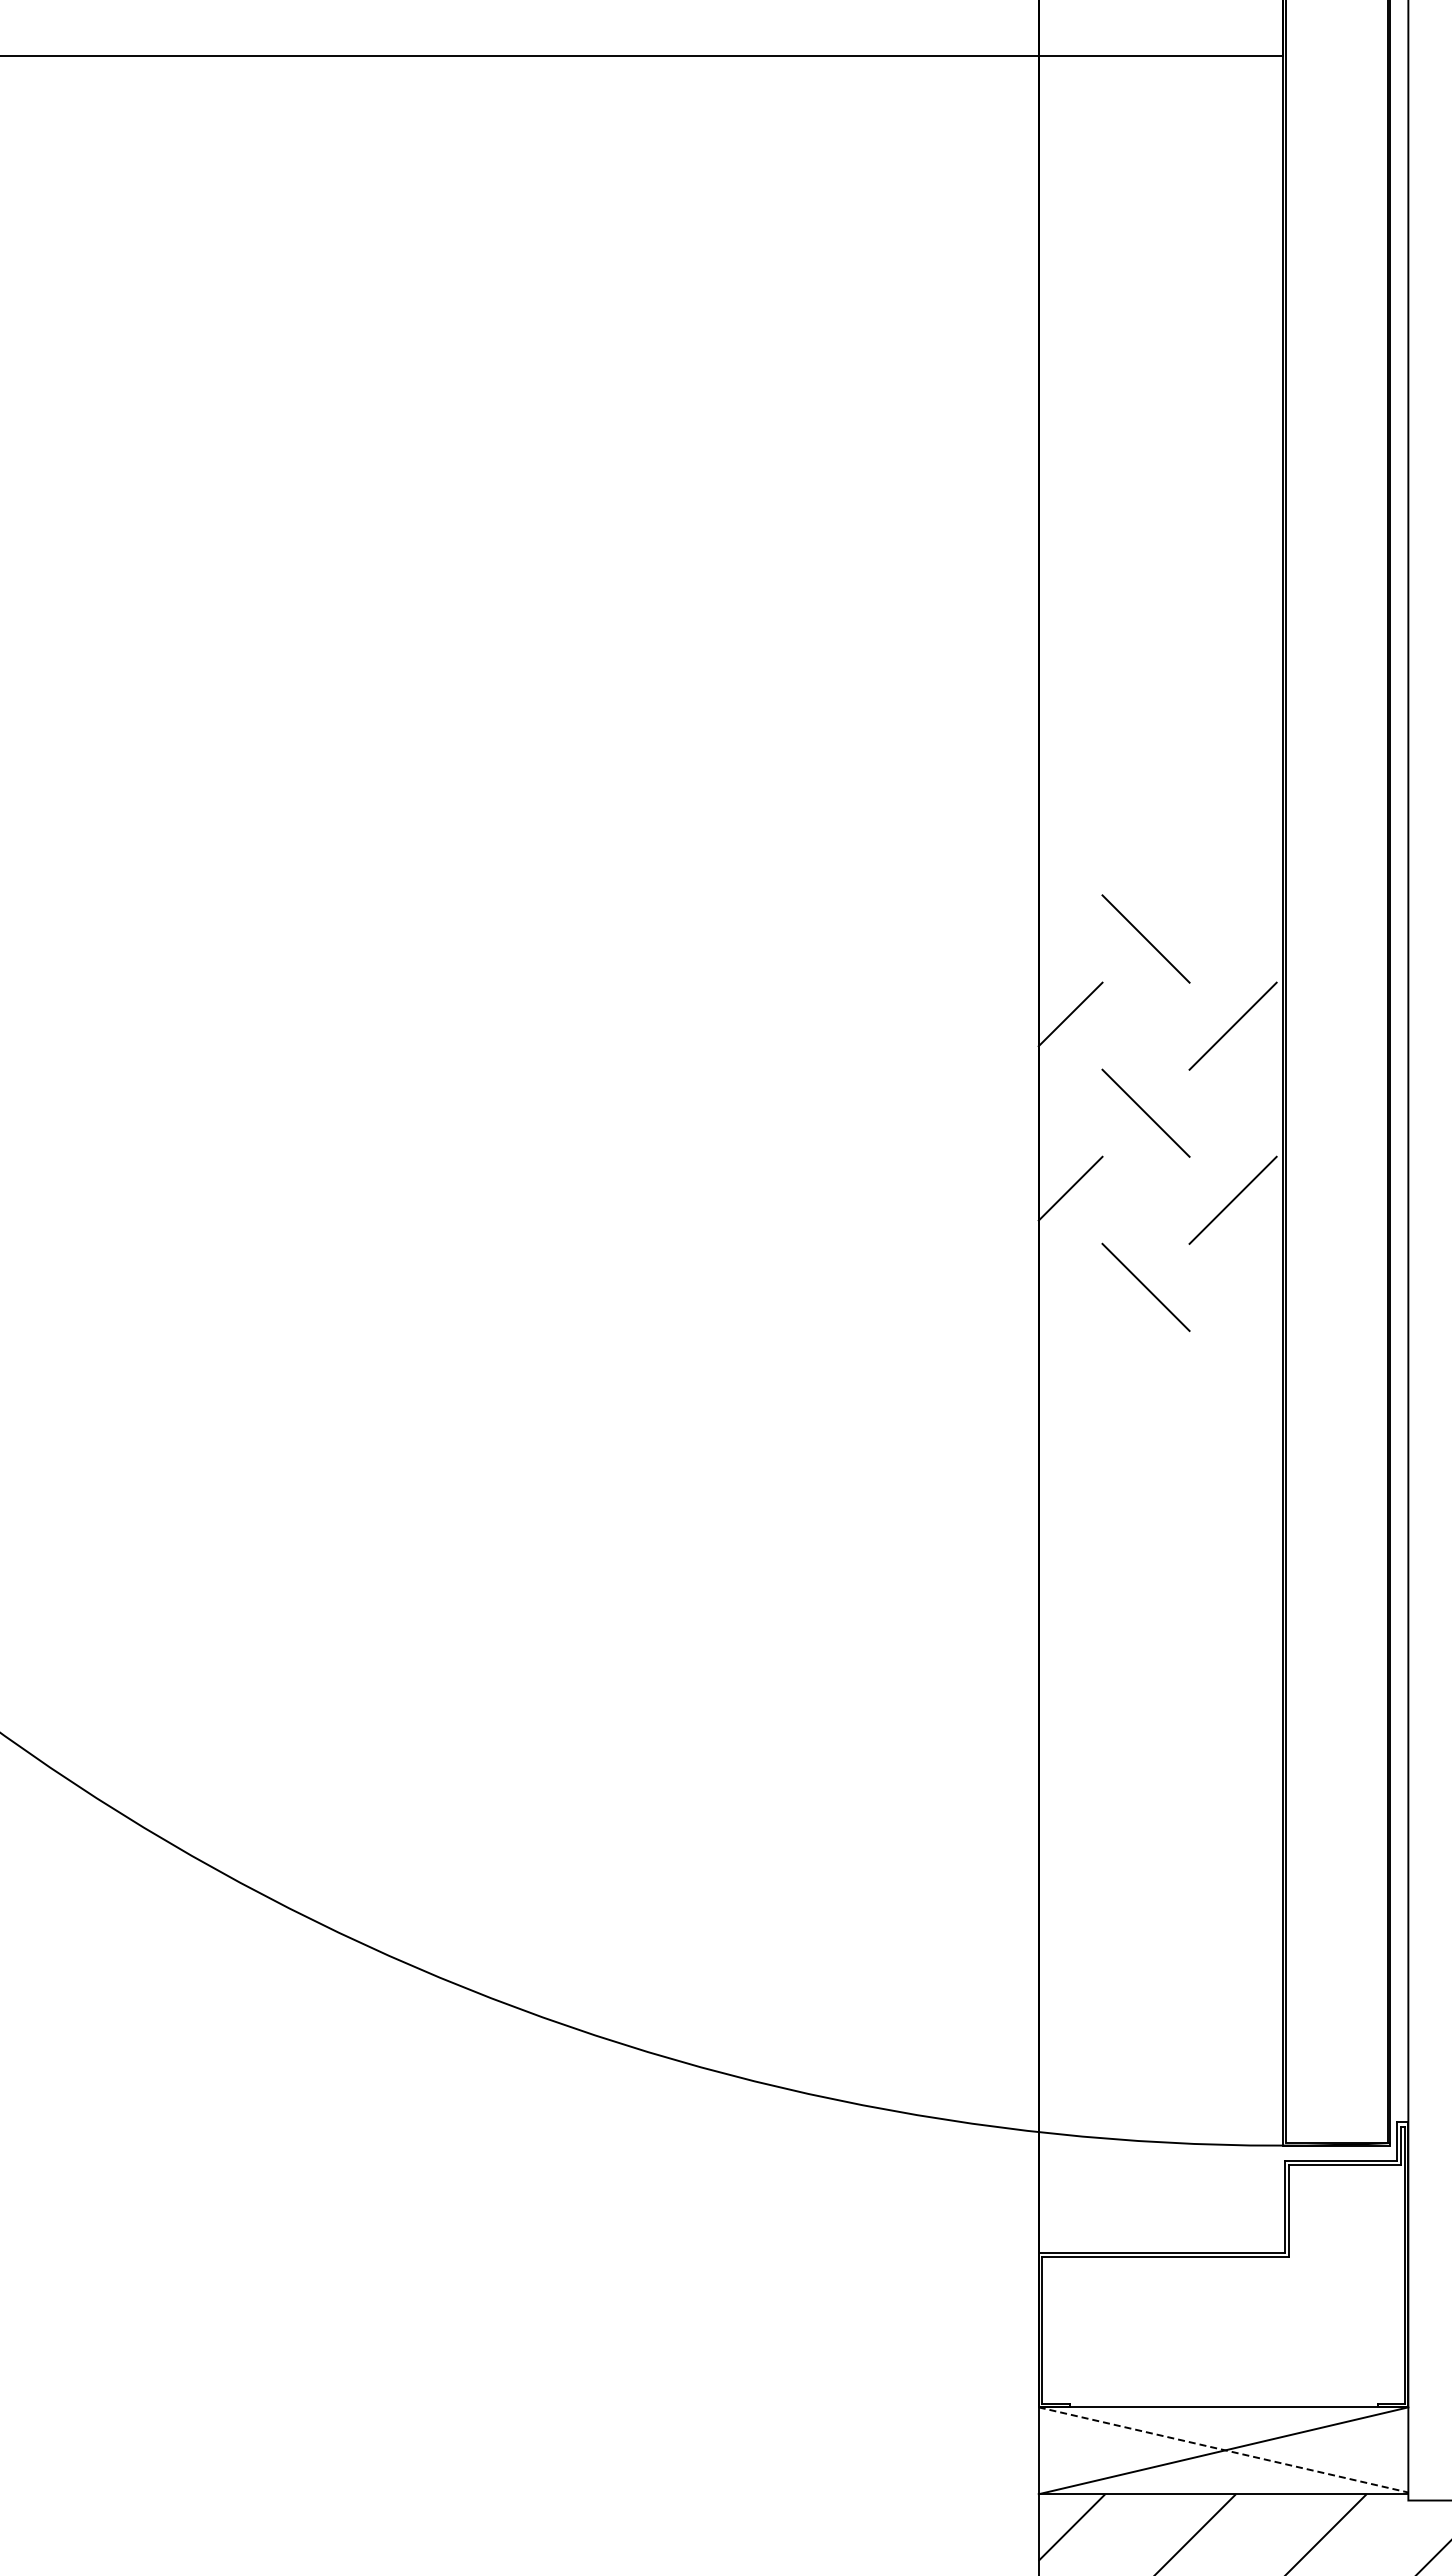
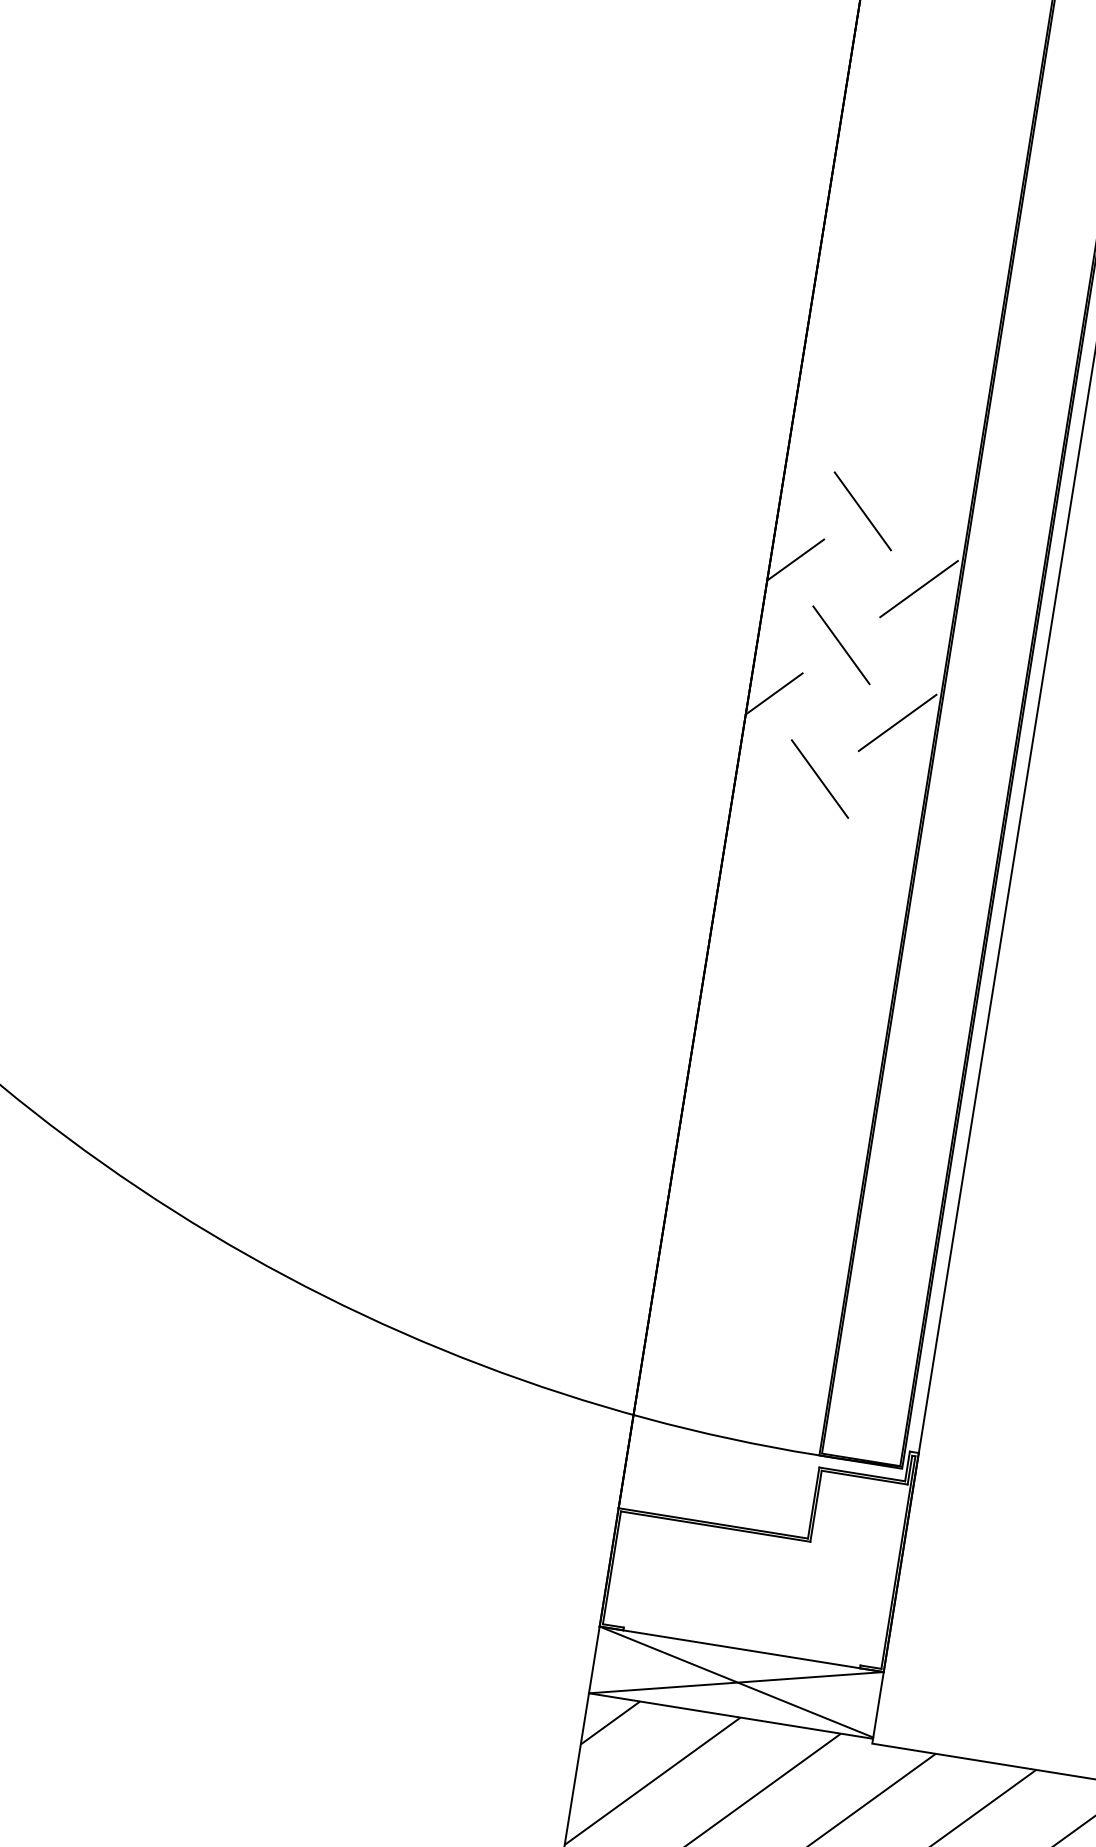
line: (1223, 2449) -> (736, 1681), dashed -> solid

